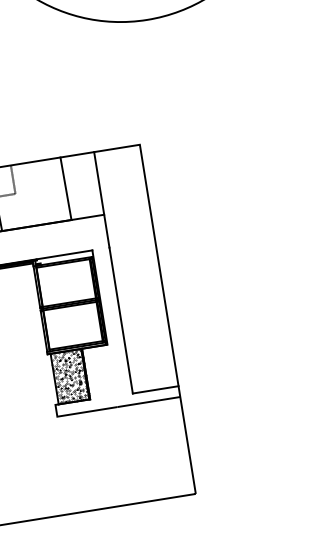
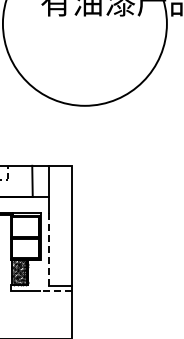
line: (122, 322) -> (49, 250), solid -> dashed
line: (149, 402) -> (56, 291), solid -> dashed

